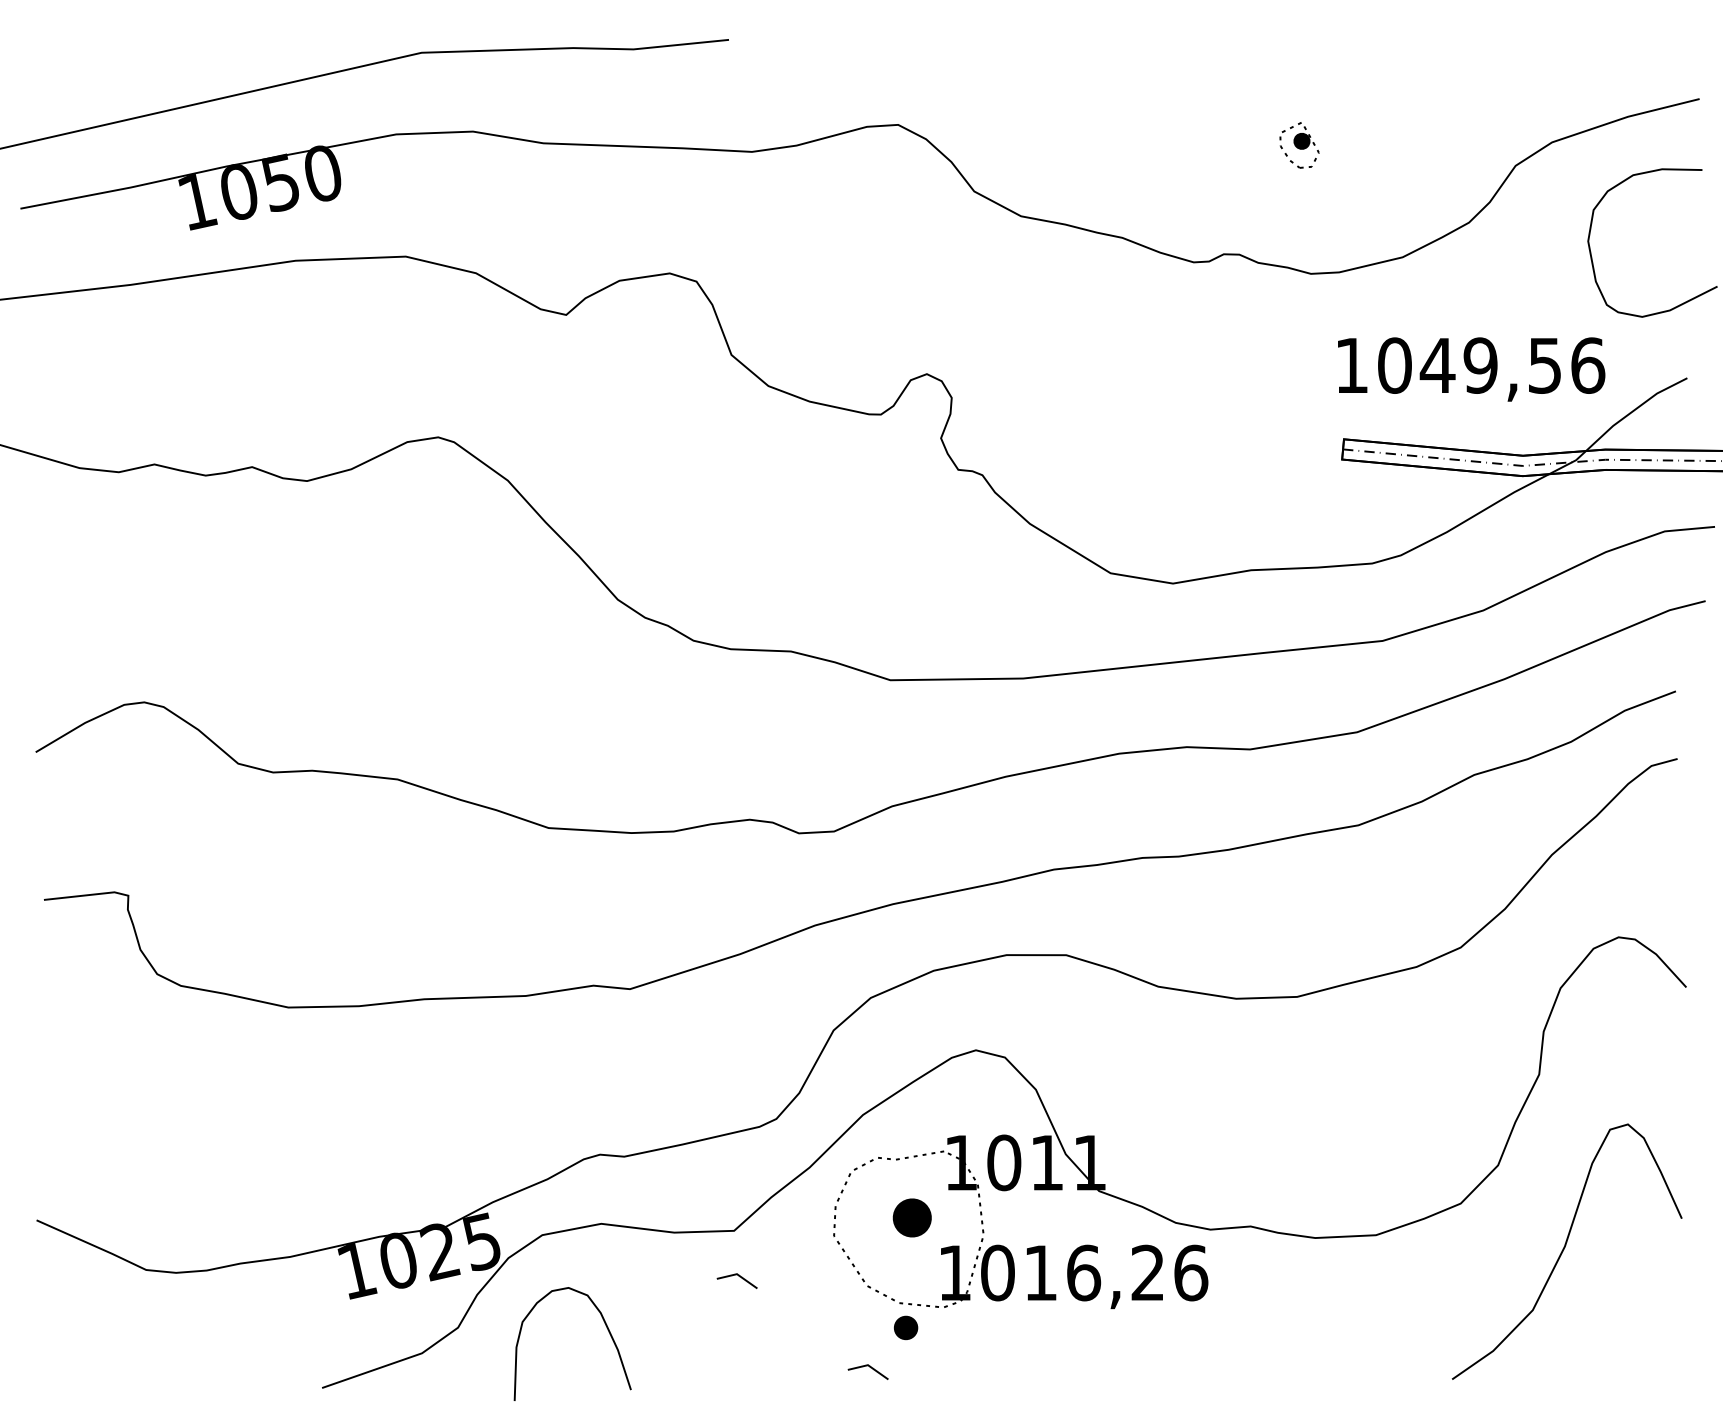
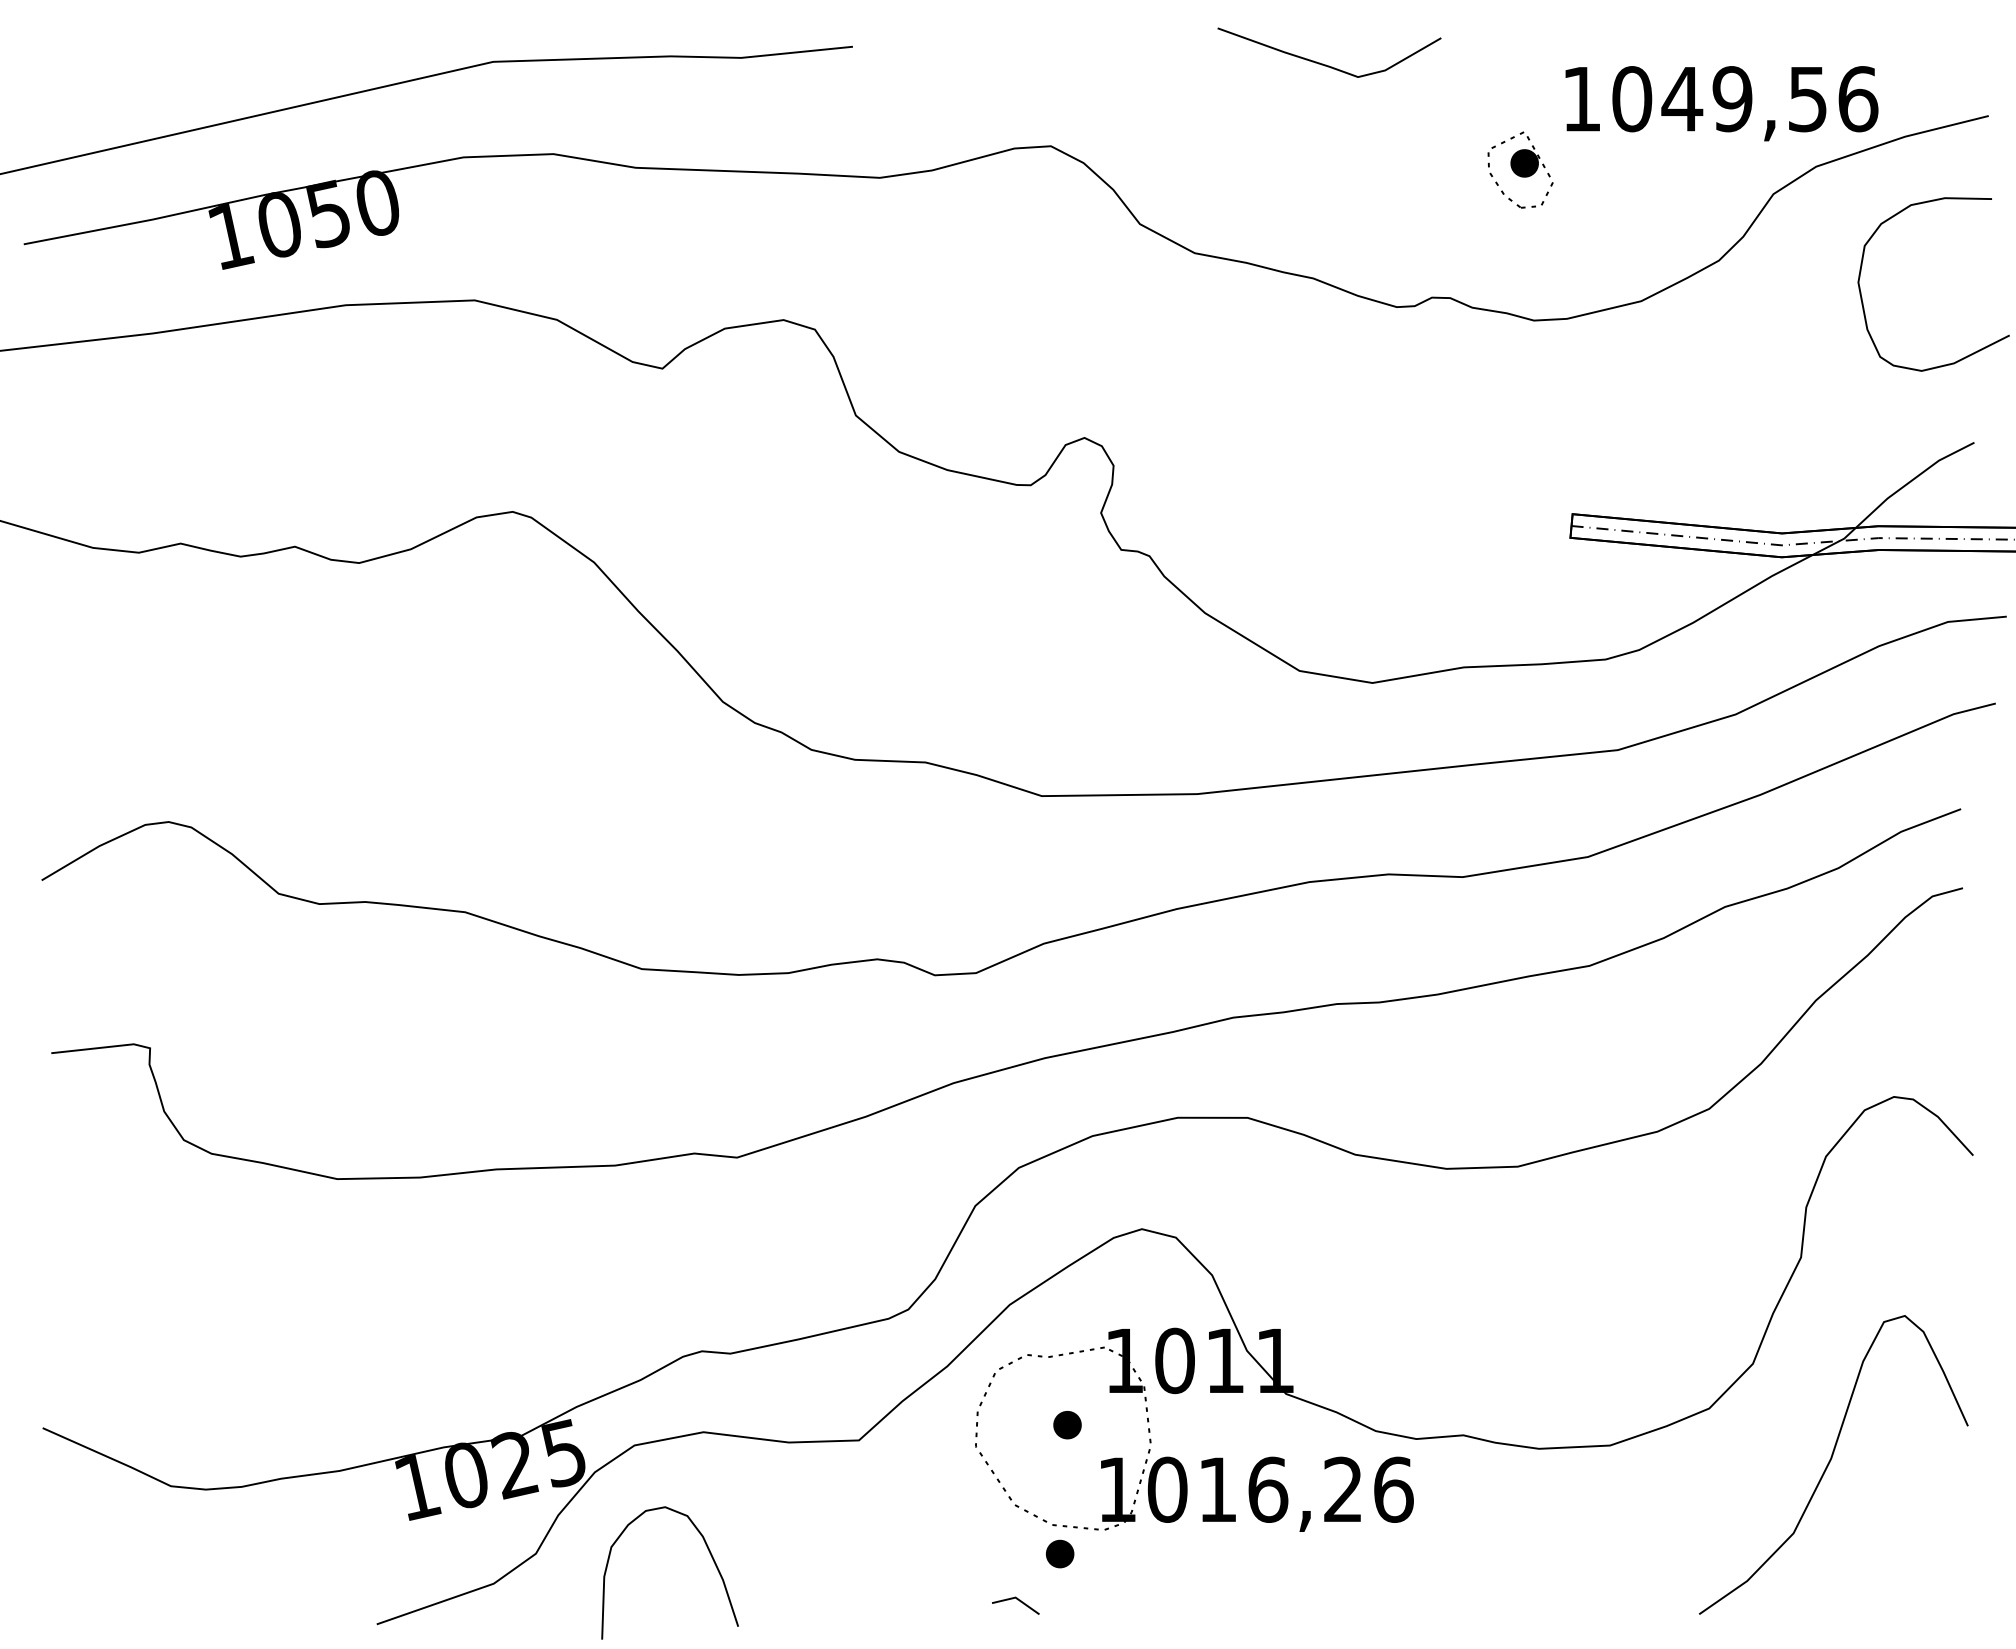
curve: (1132, 54) -> (1325, 63), added
part: (1299, 145) -> (1520, 170), size x1.43
text: (1471, 369) -> (1721, 103), moved
part: (912, 1217) -> (1067, 1424), size x0.62
line: (739, 1277) -> (865, 1495), removed

